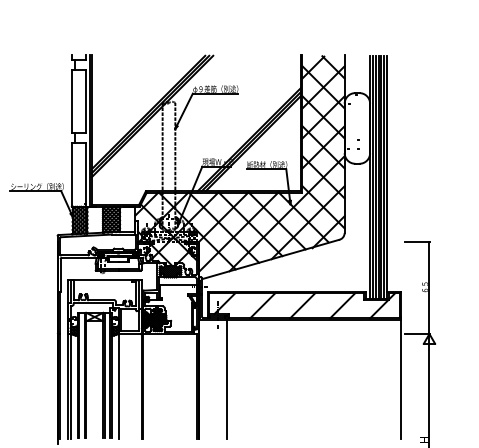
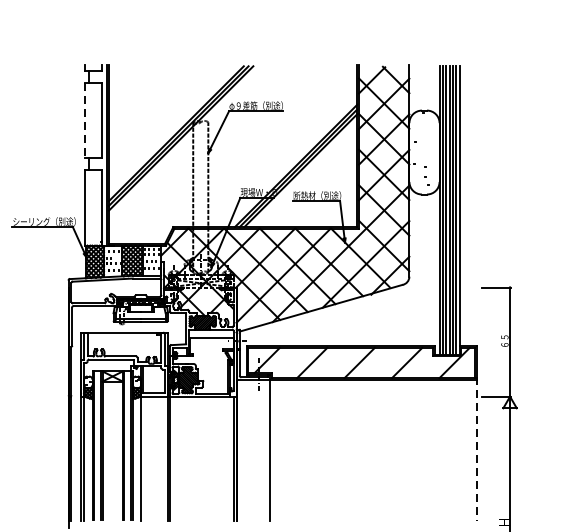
line: (71, 101) -> (85, 120), solid -> dashed
line: (401, 377) -> (476, 448), solid -> dashed

